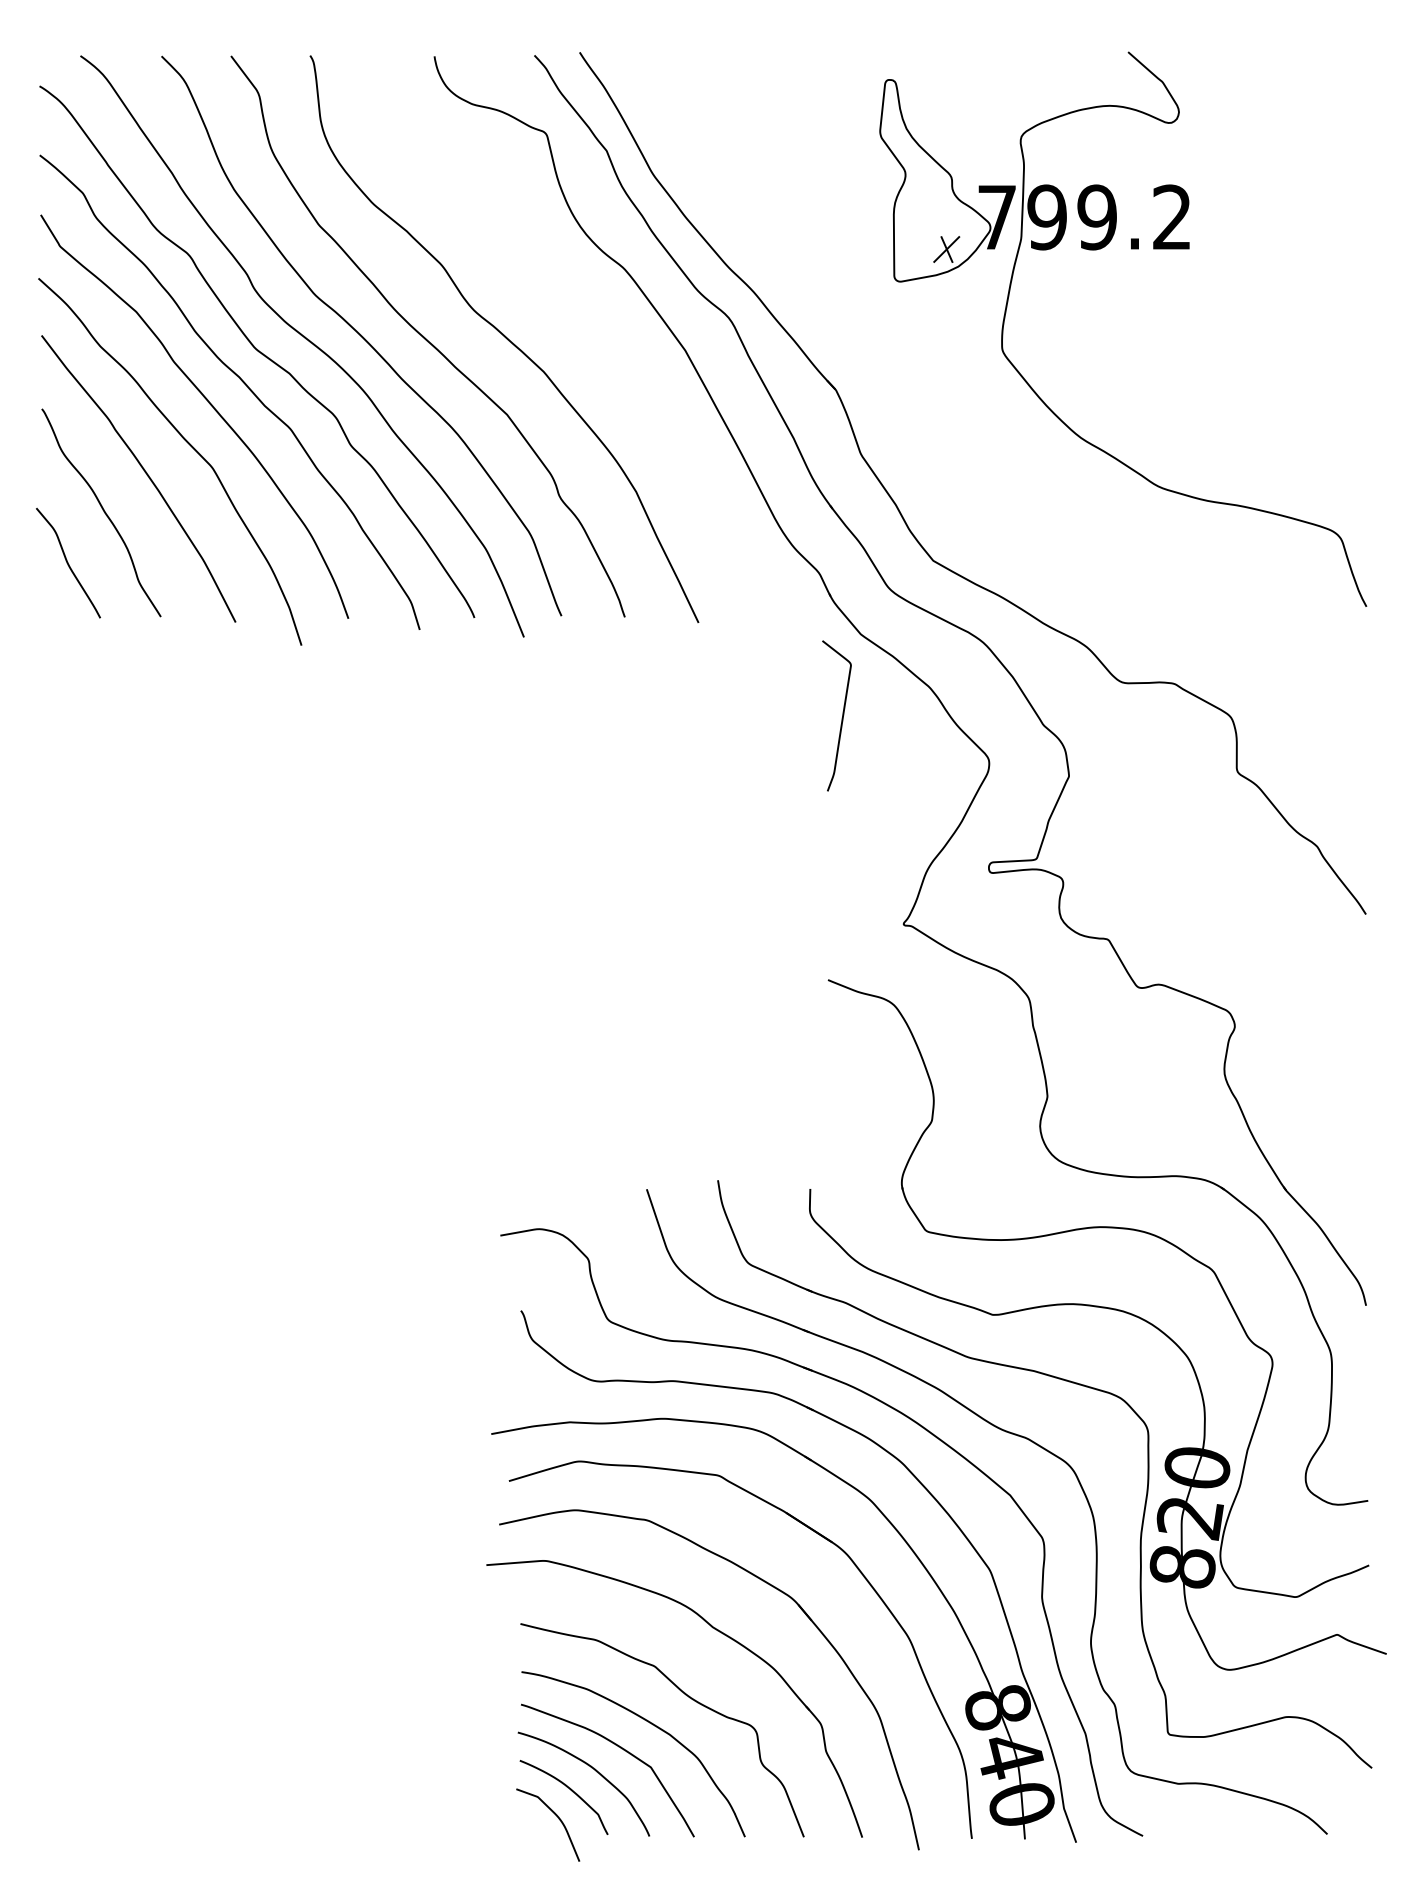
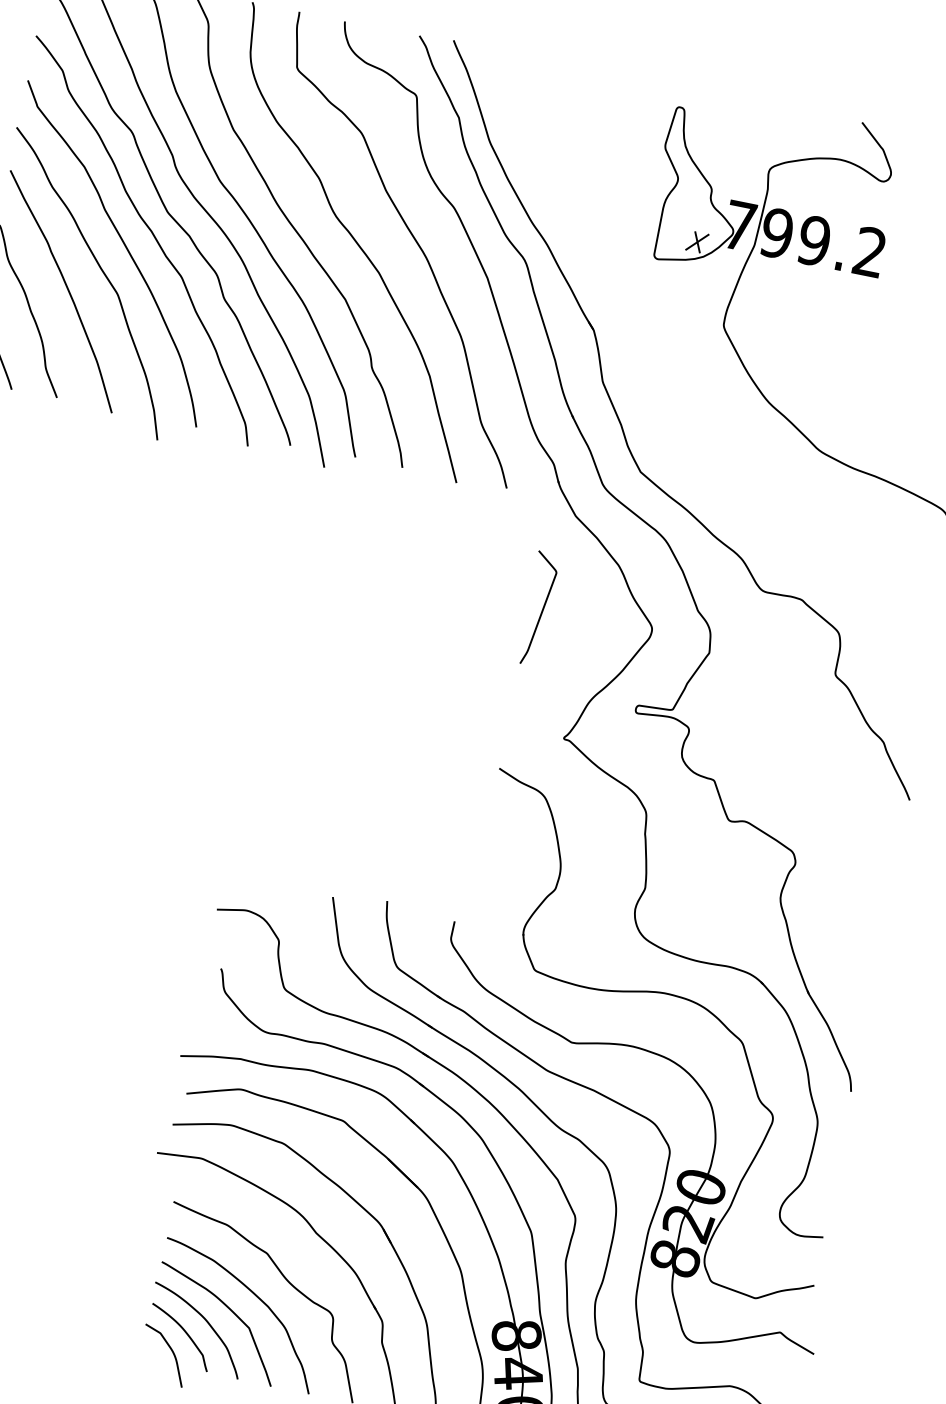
curve: (582, 321) -> (415, 241), added
curve: (841, 718) -> (541, 611), moved

